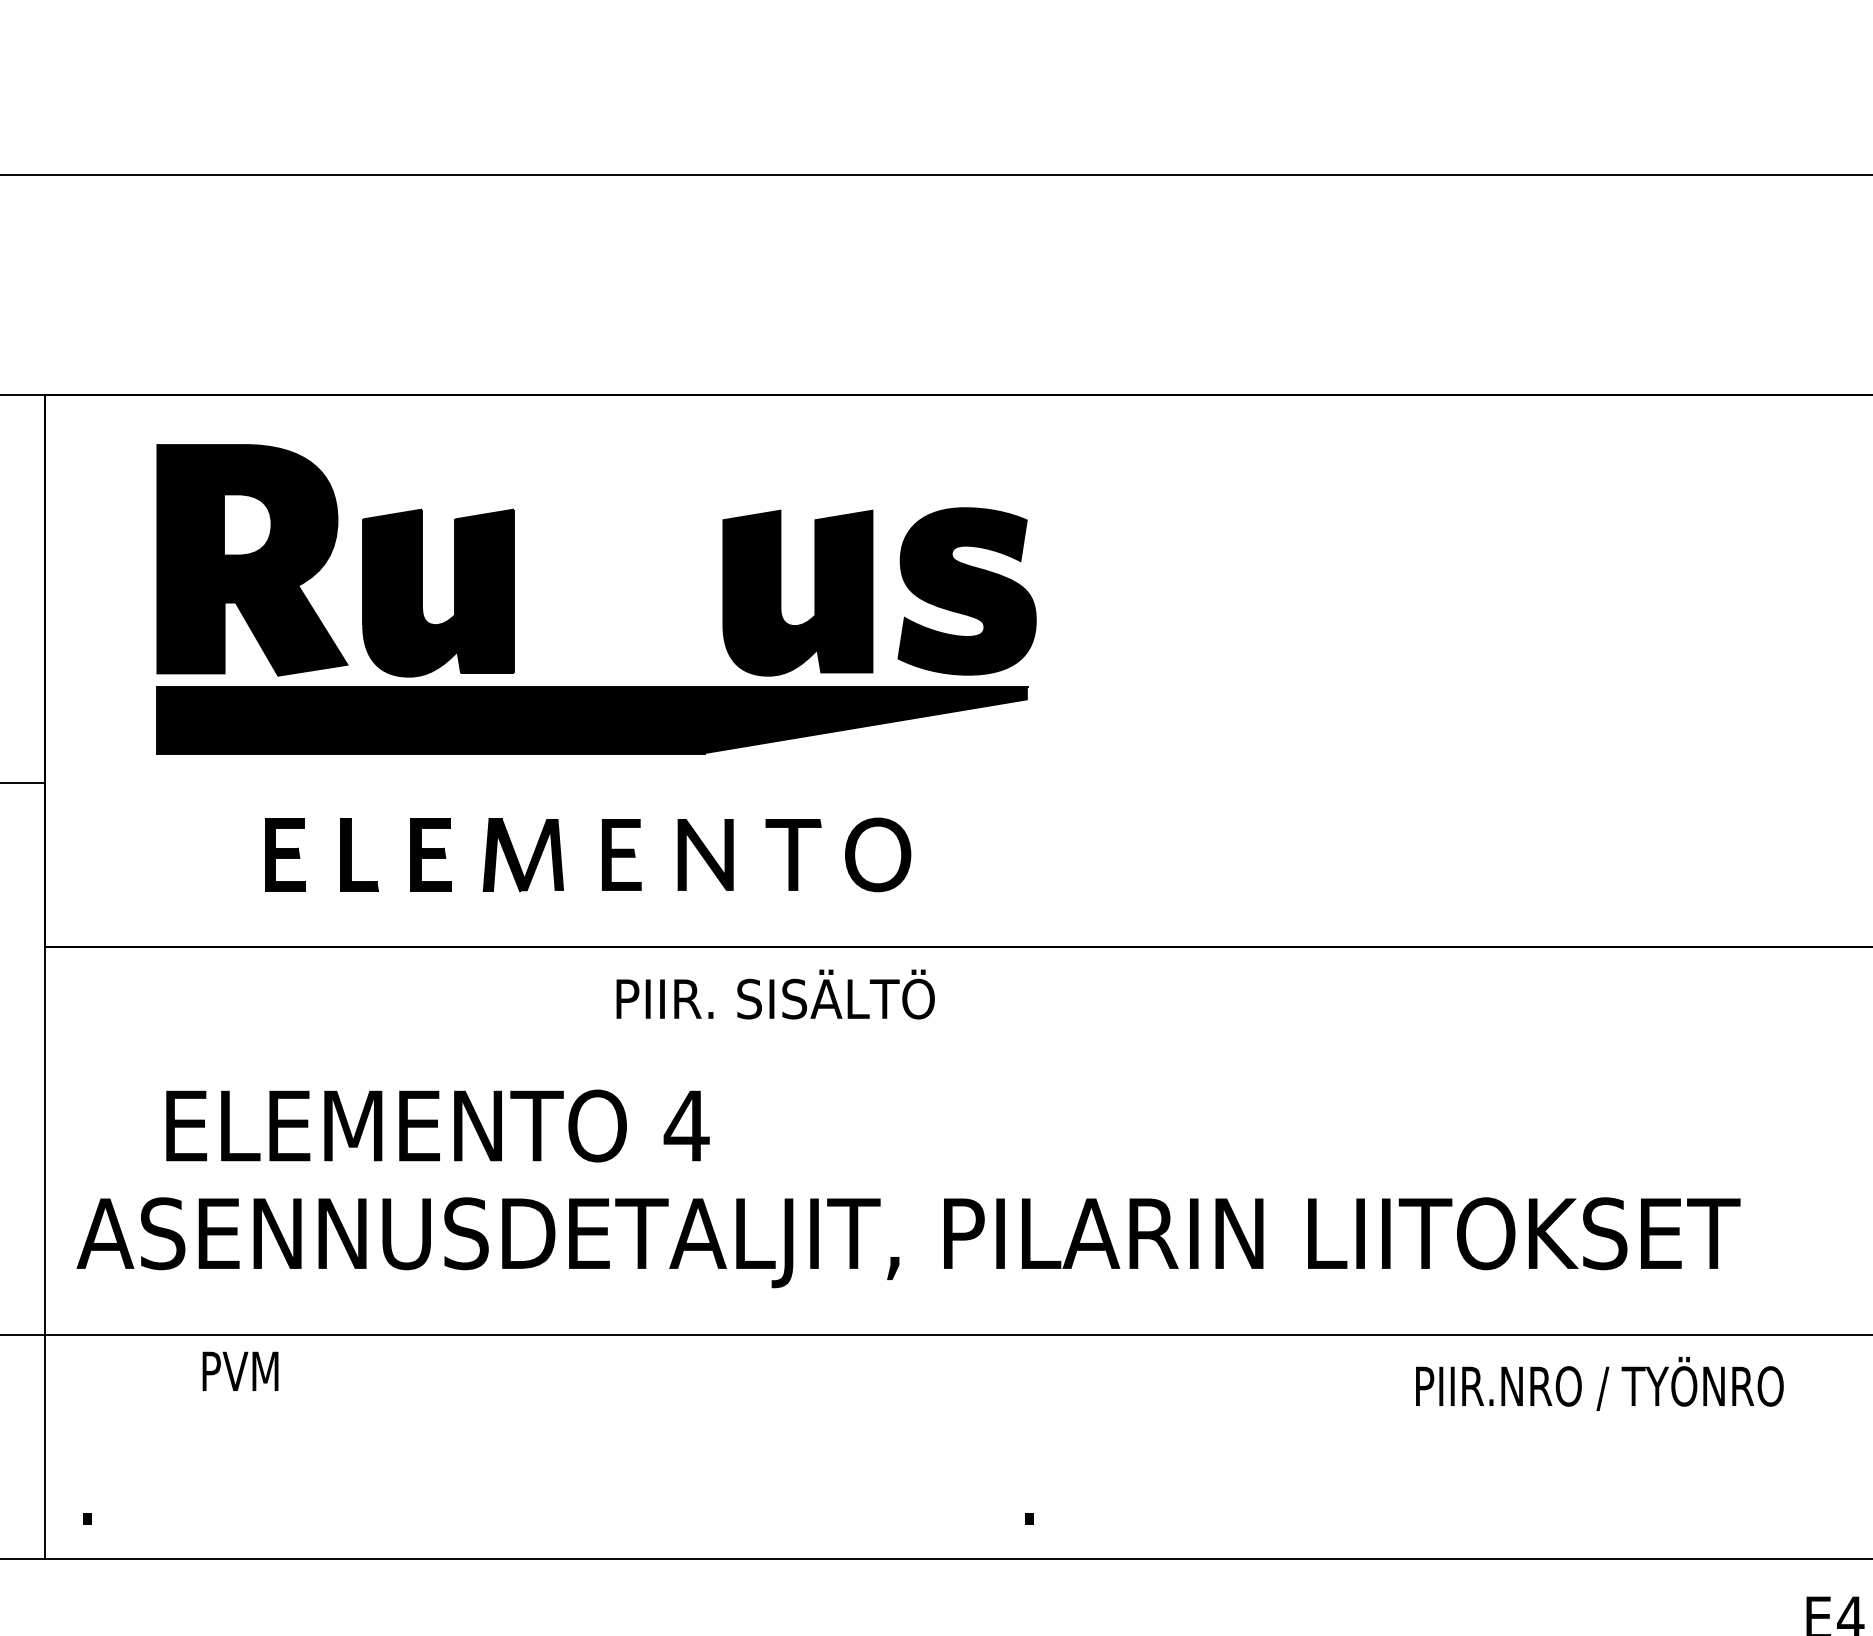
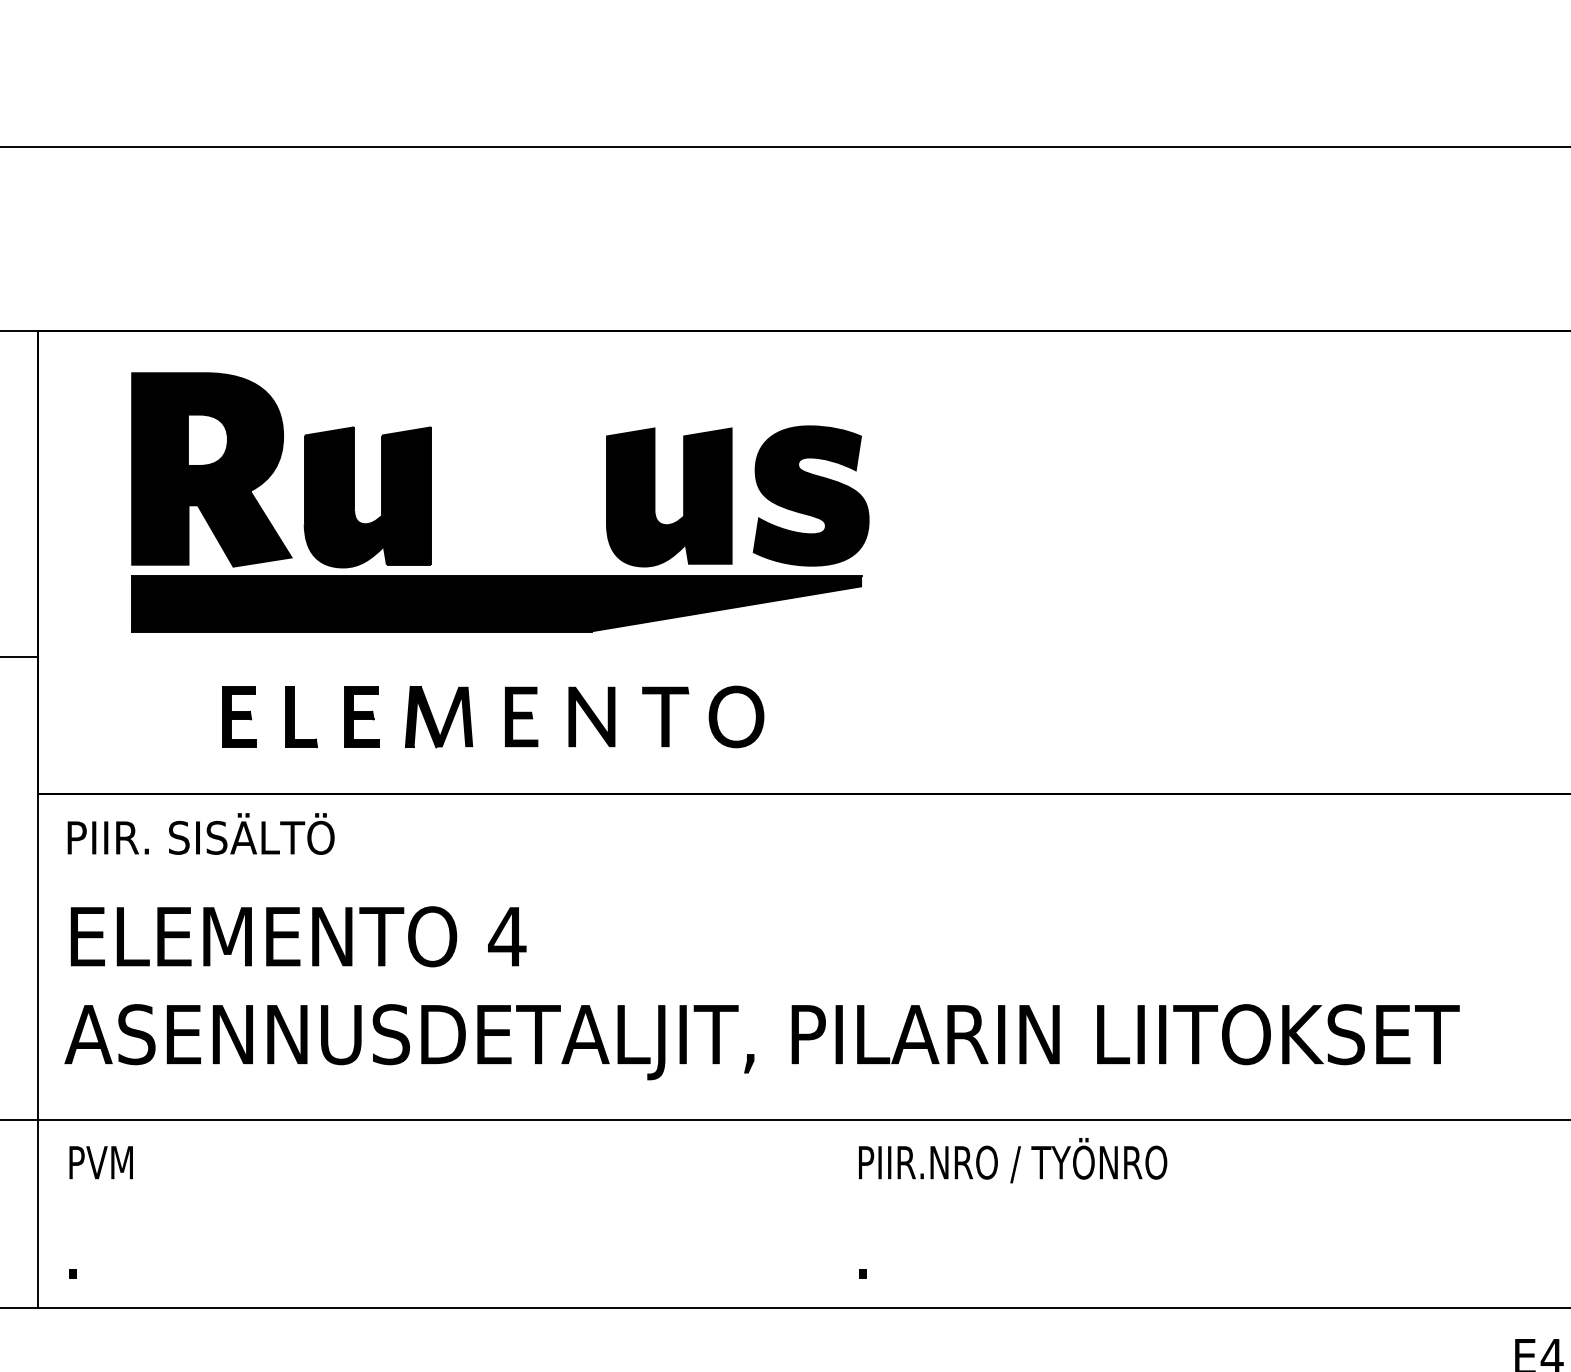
text: (775, 994) -> (200, 834), moved
text: (437, 1125) -> (298, 936), moved
text: (240, 1370) -> (101, 1161), moved
text: (1599, 1383) -> (1012, 1160), moved

